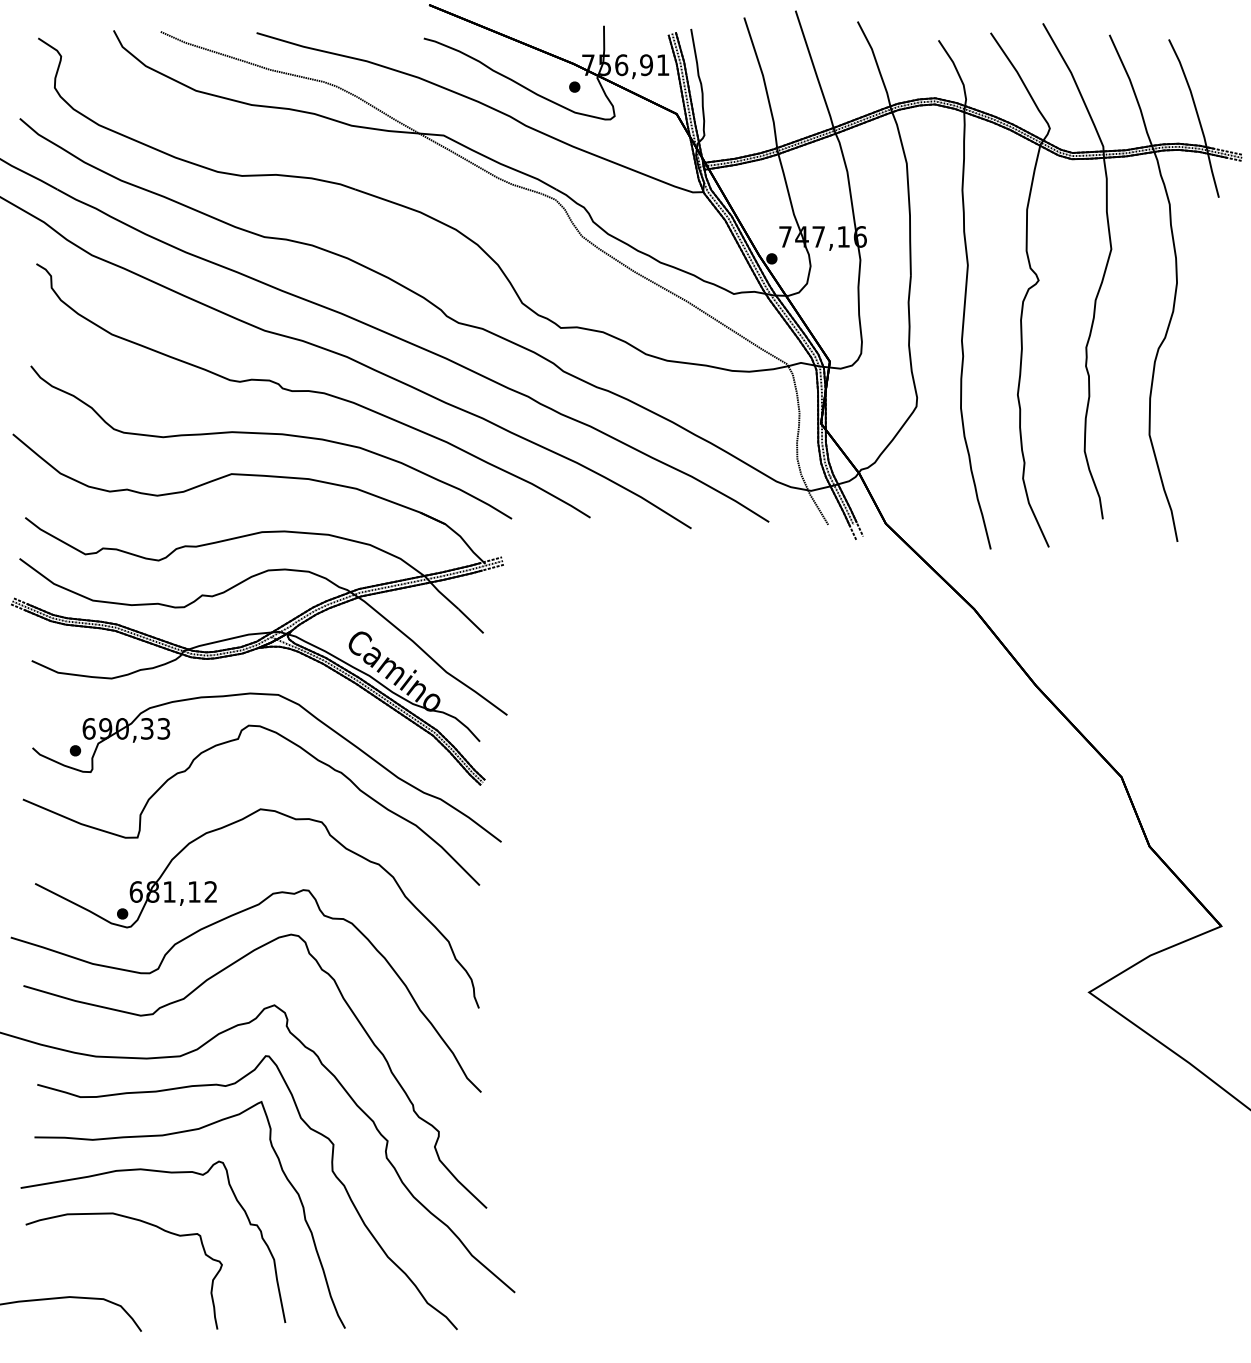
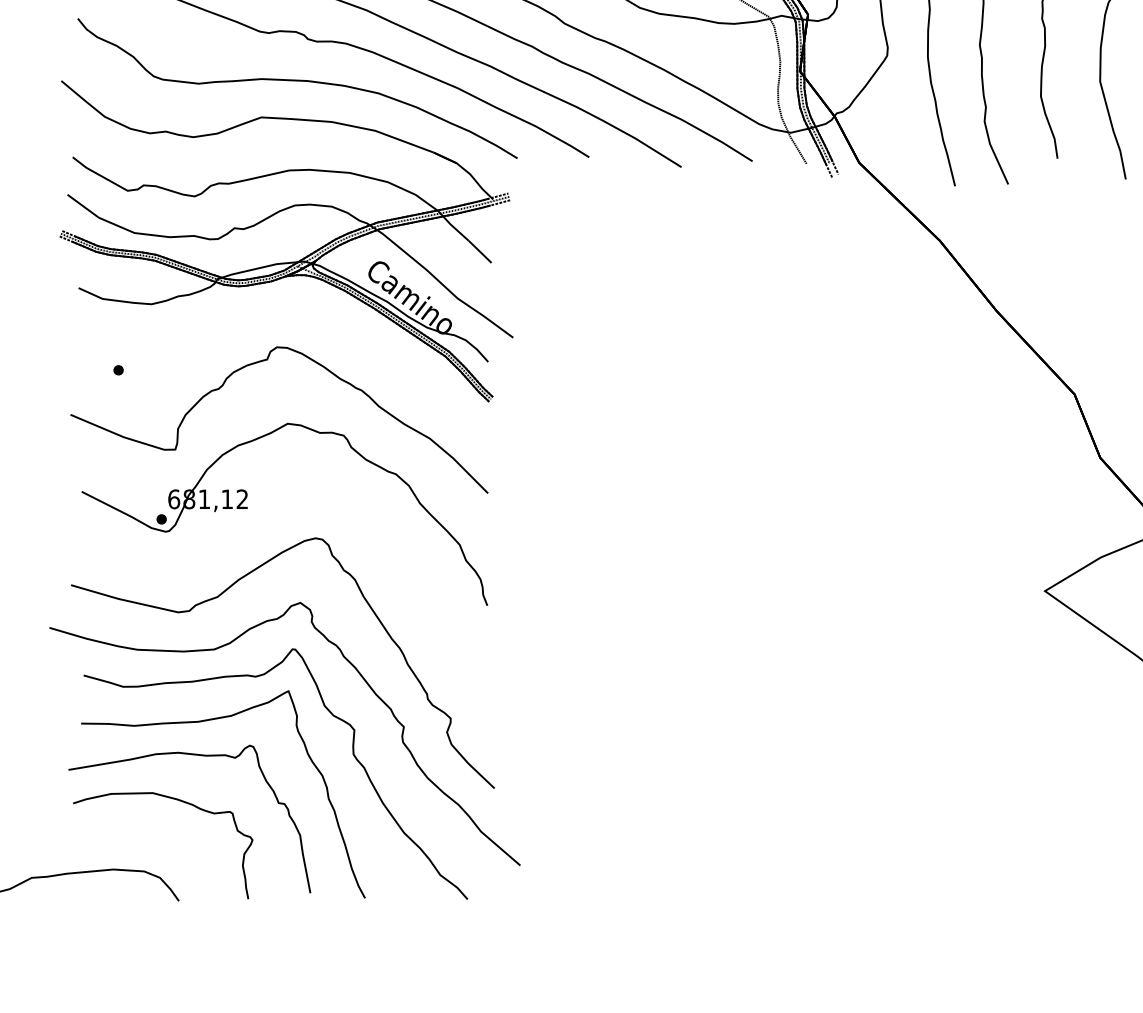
part: (309, 714) -> (332, 337), removed
curve: (219, 922) -> (250, 527), removed

